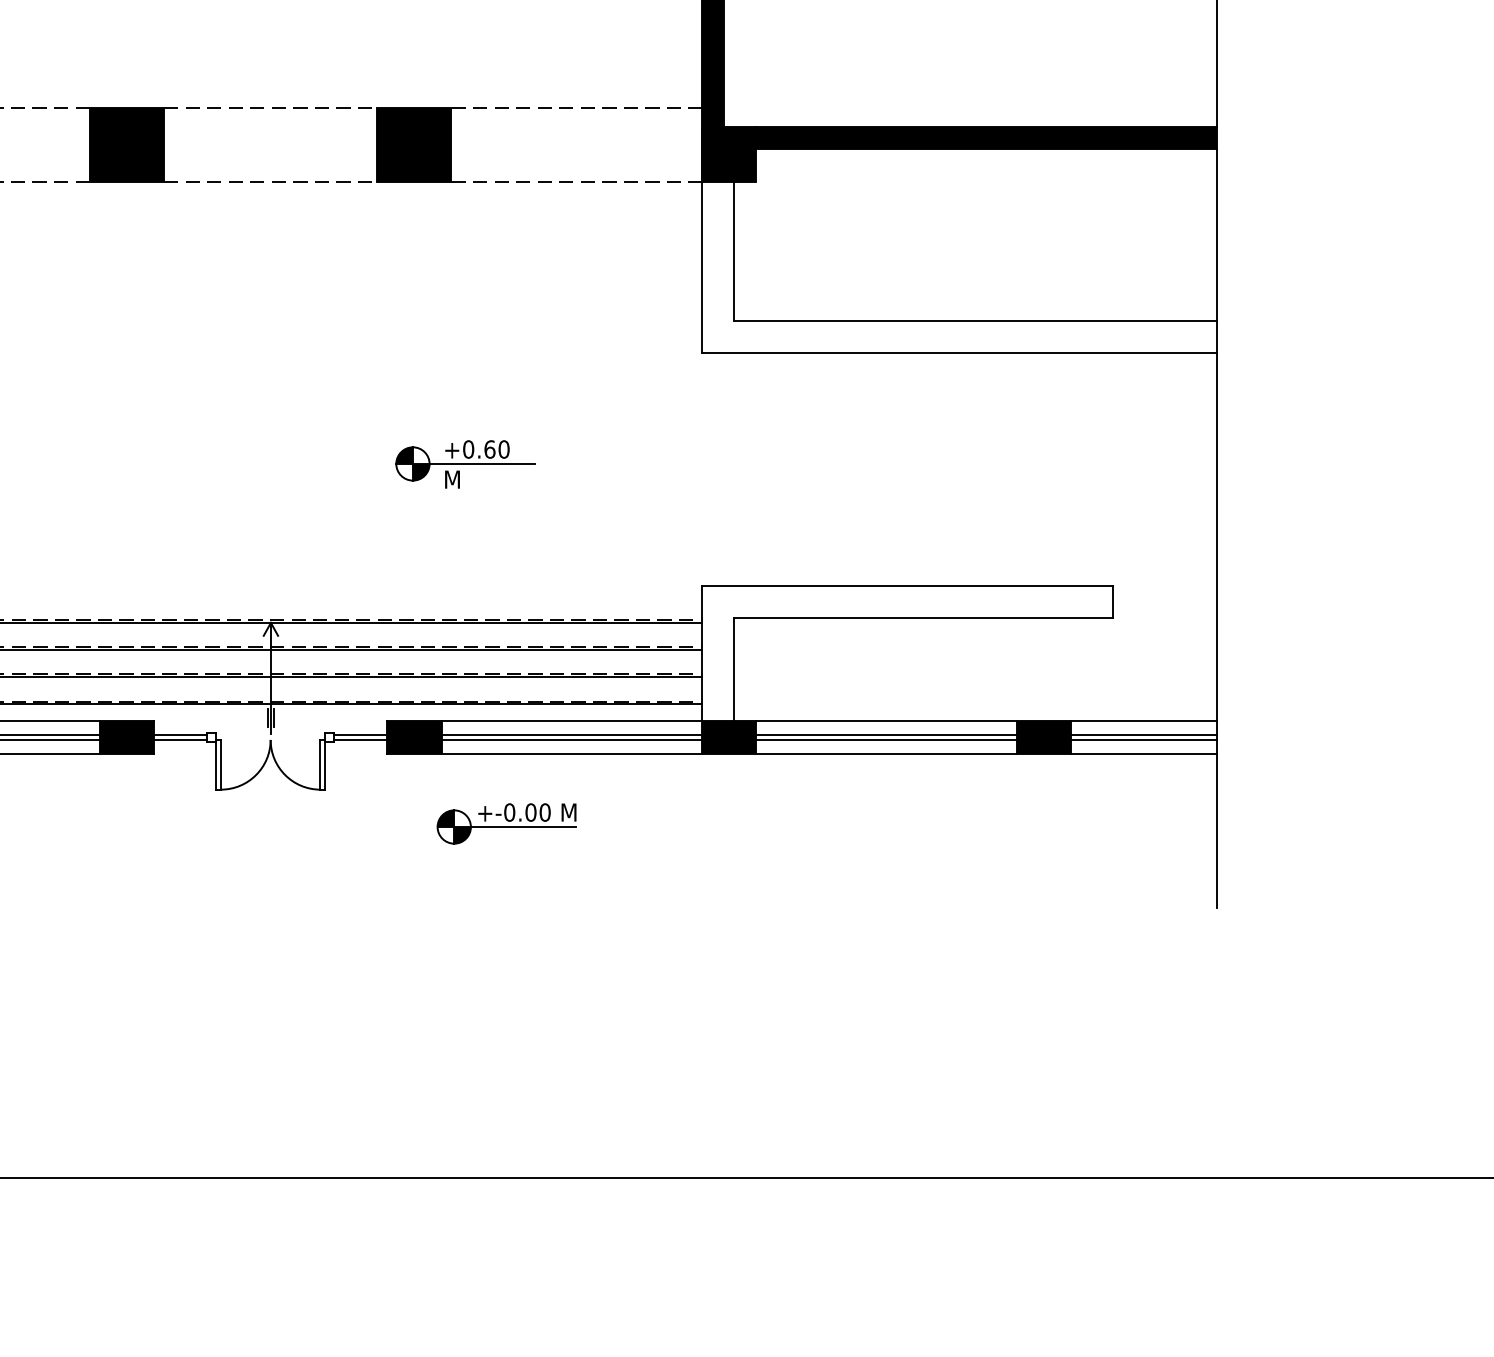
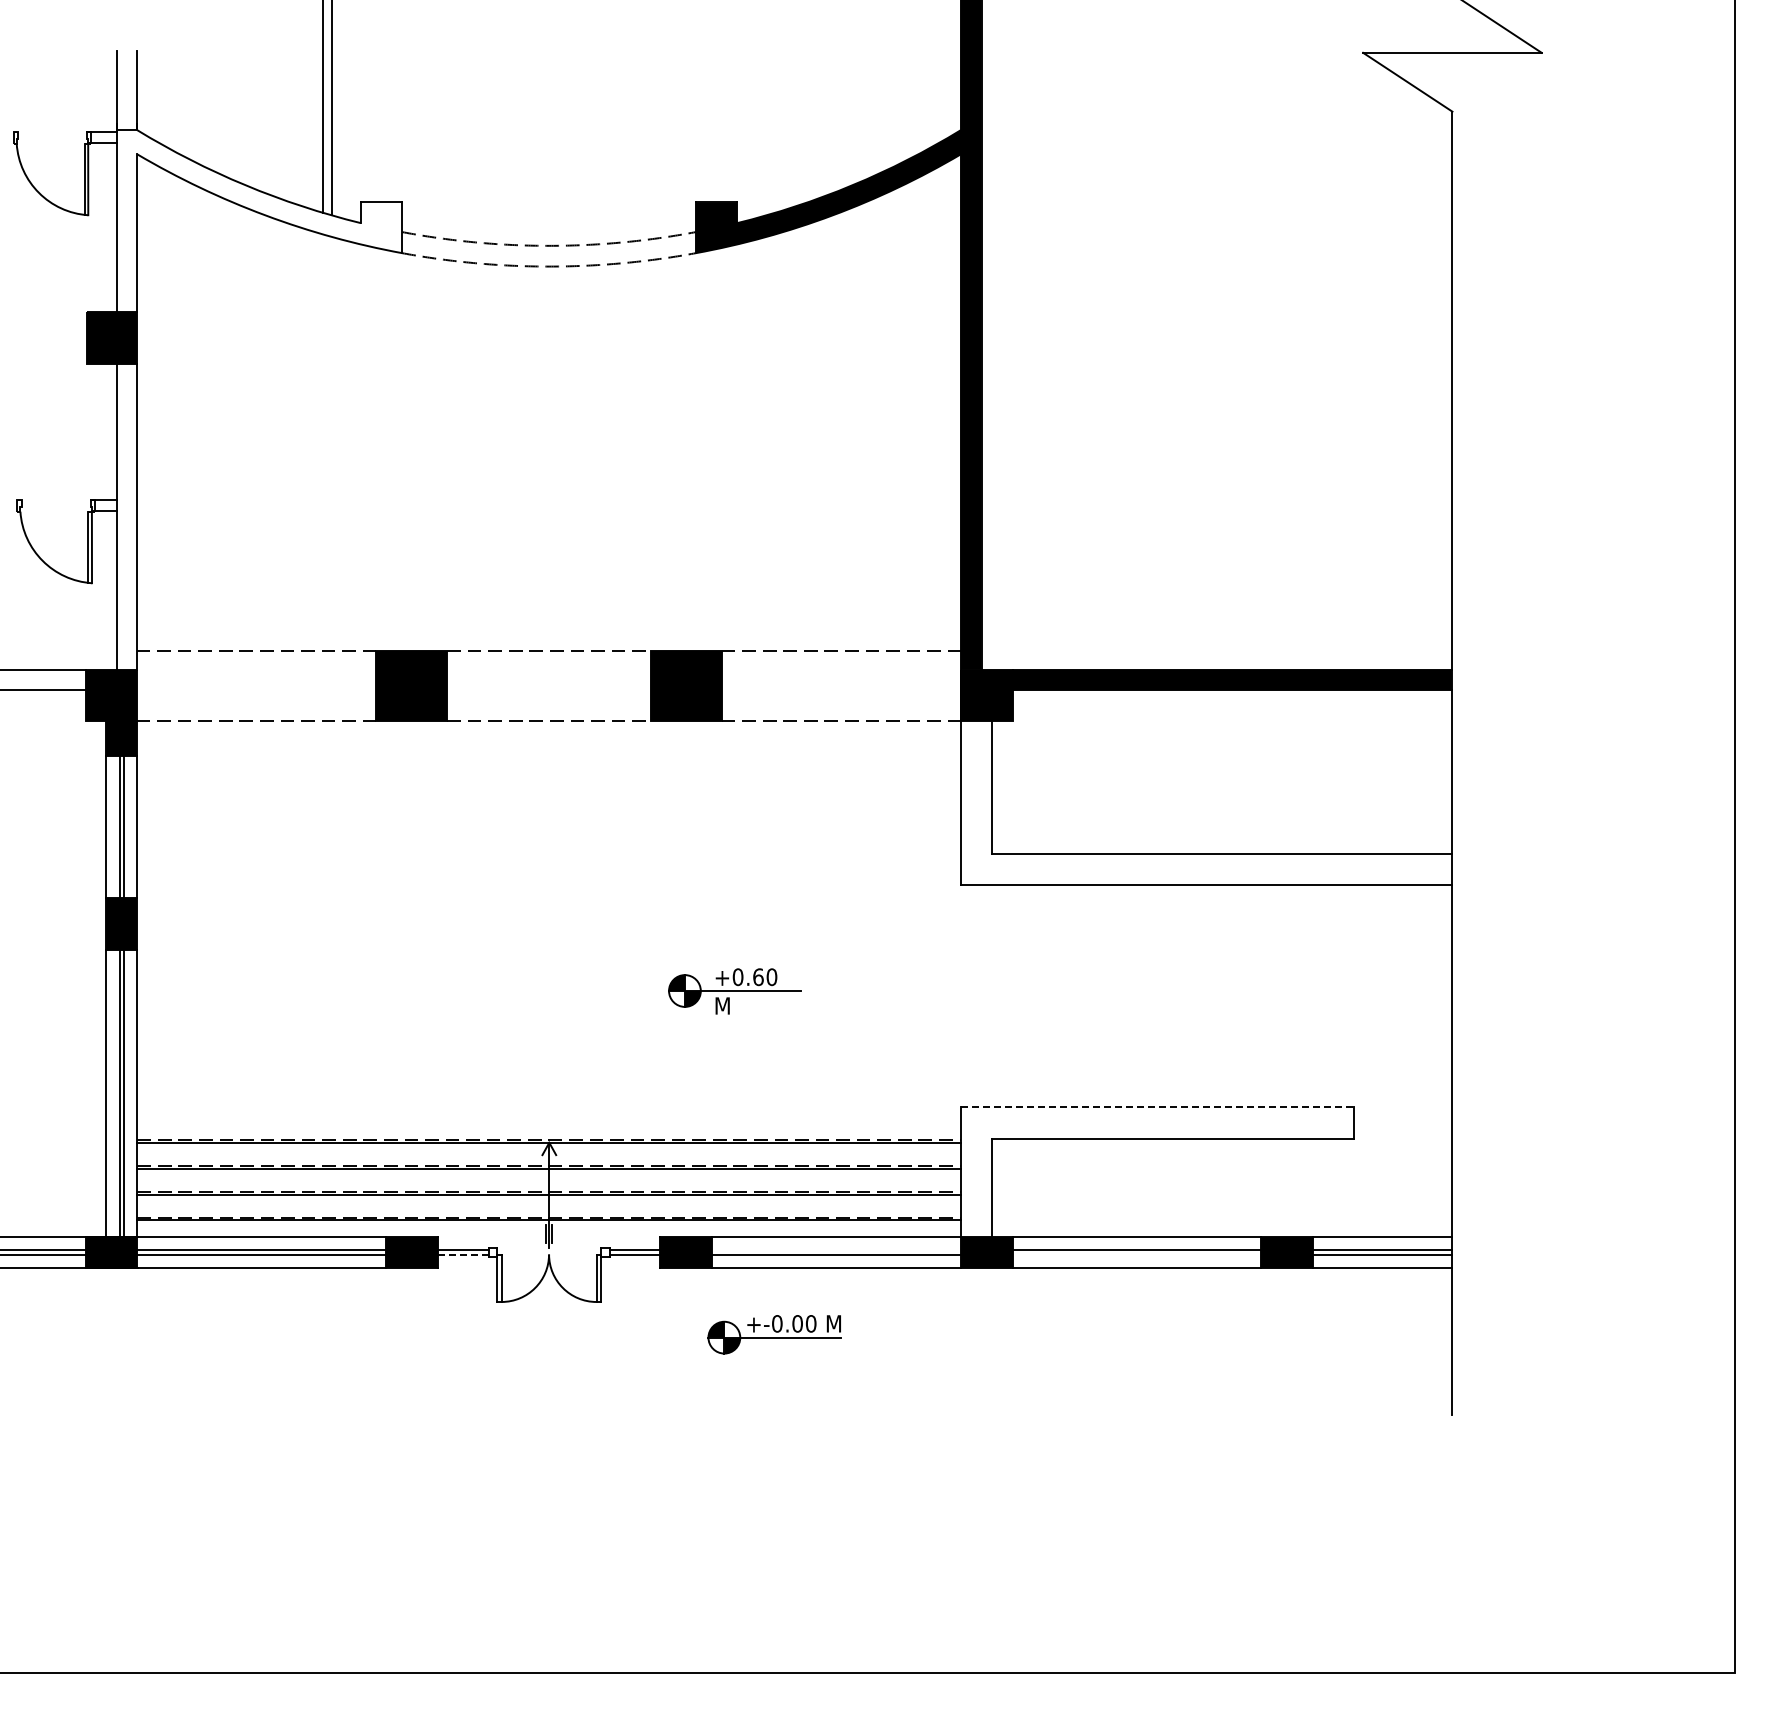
line: (907, 585) -> (1157, 1107), solid -> dashed
line: (571, 735) -> (836, 1250), removed
line: (180, 739) -> (462, 1254), solid -> dashed
line: (885, 739) -> (1136, 1254), removed

